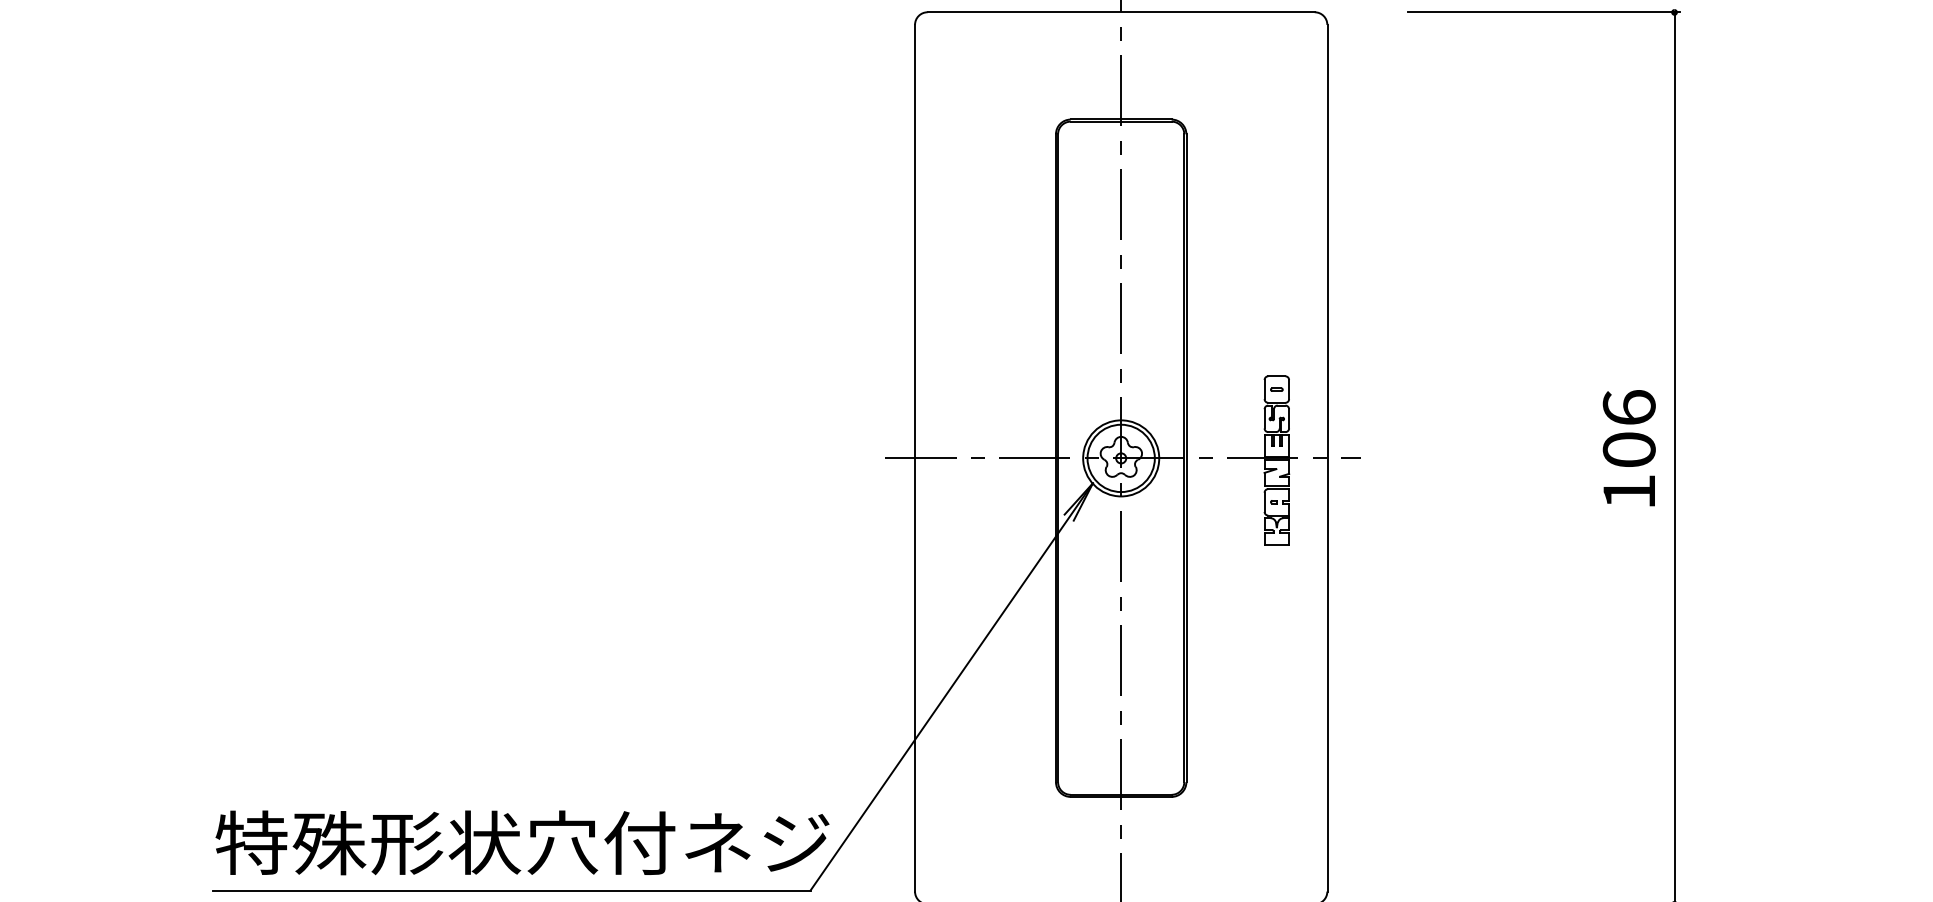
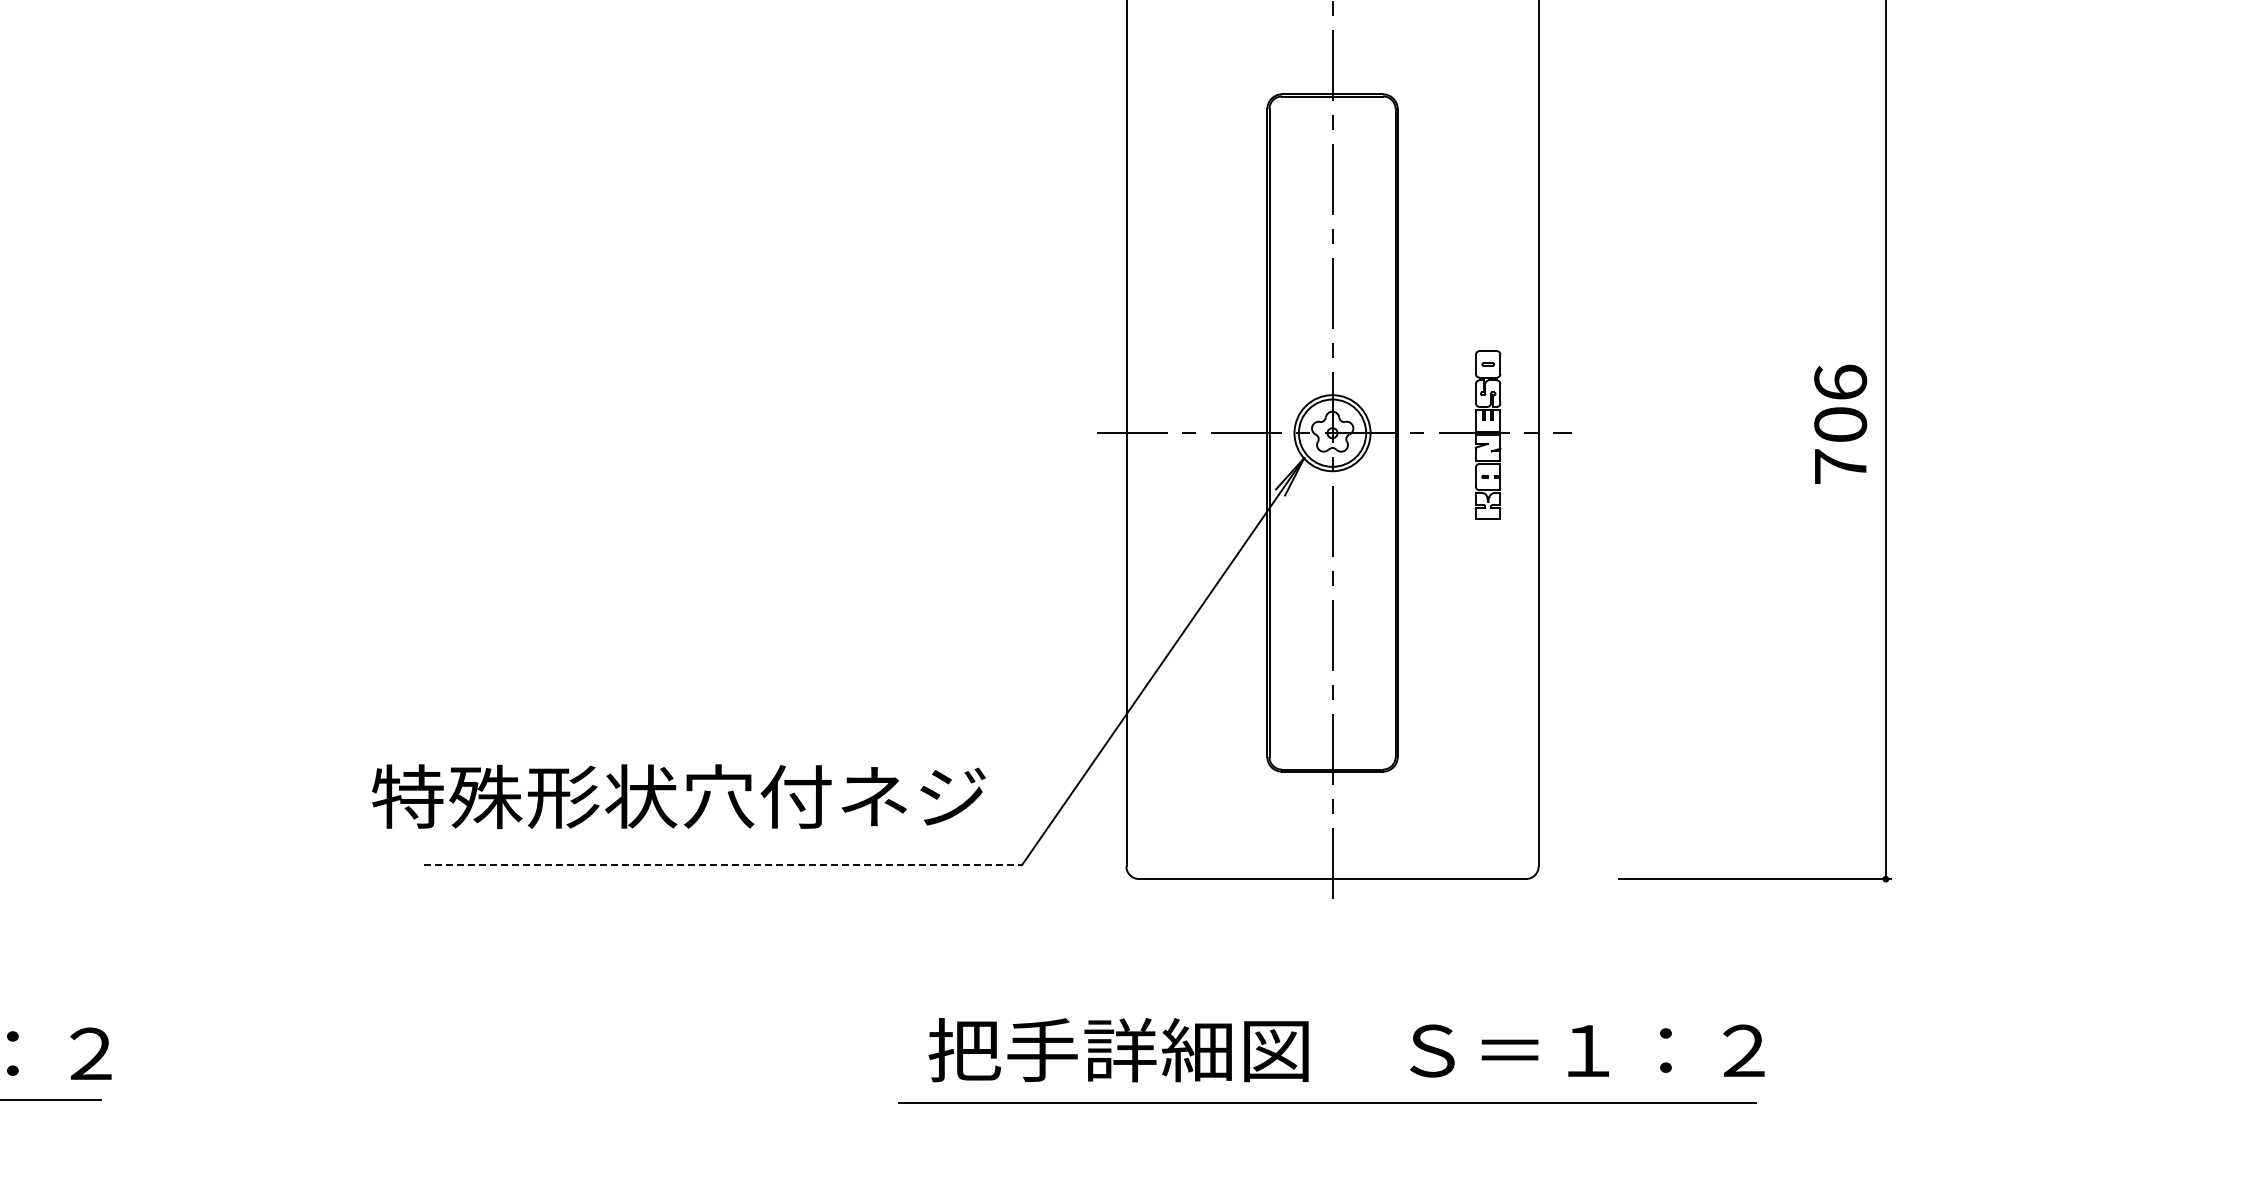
text: (1629, 491) -> (1840, 466), 106 -> 706
text: (522, 842) -> (678, 796), moved
line: (512, 890) -> (723, 865), solid -> dashed

